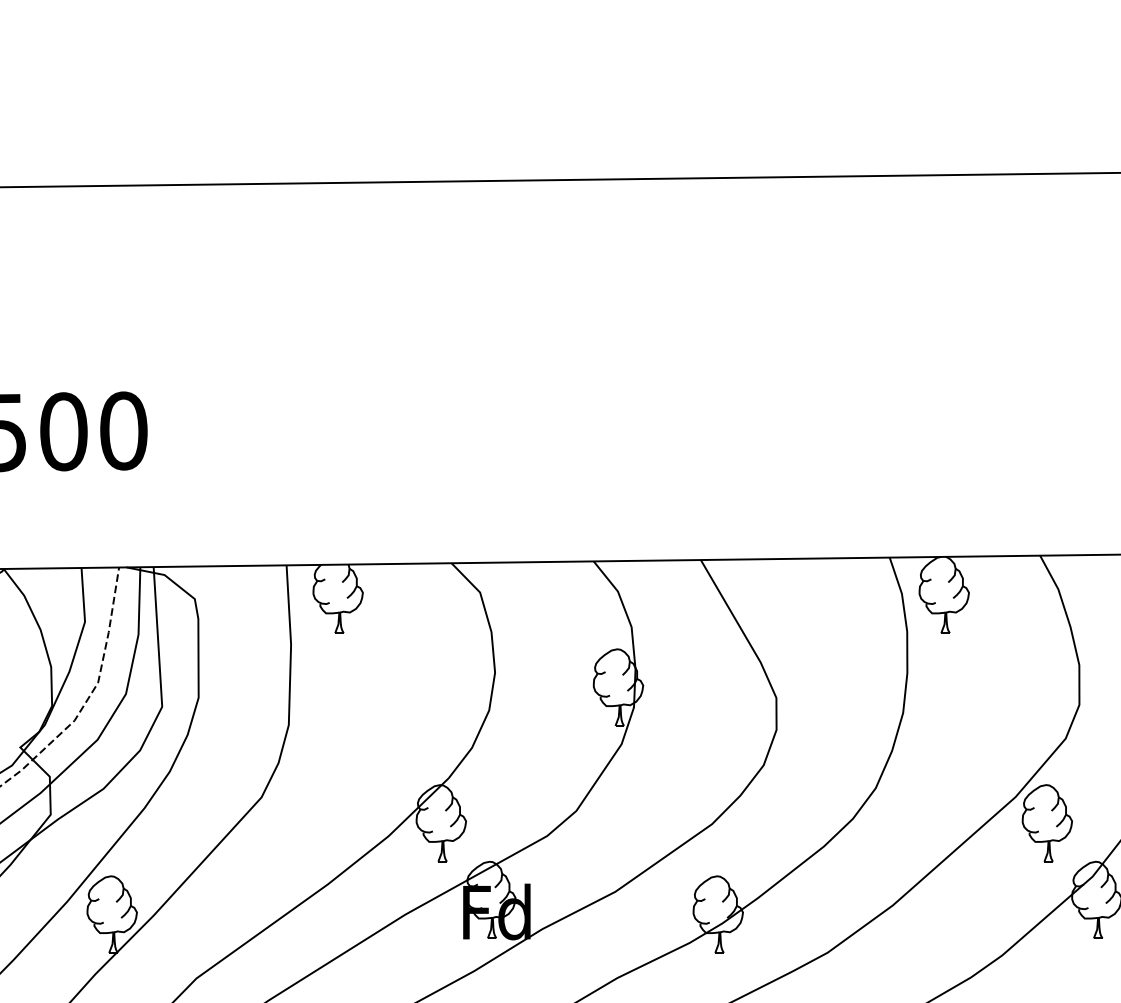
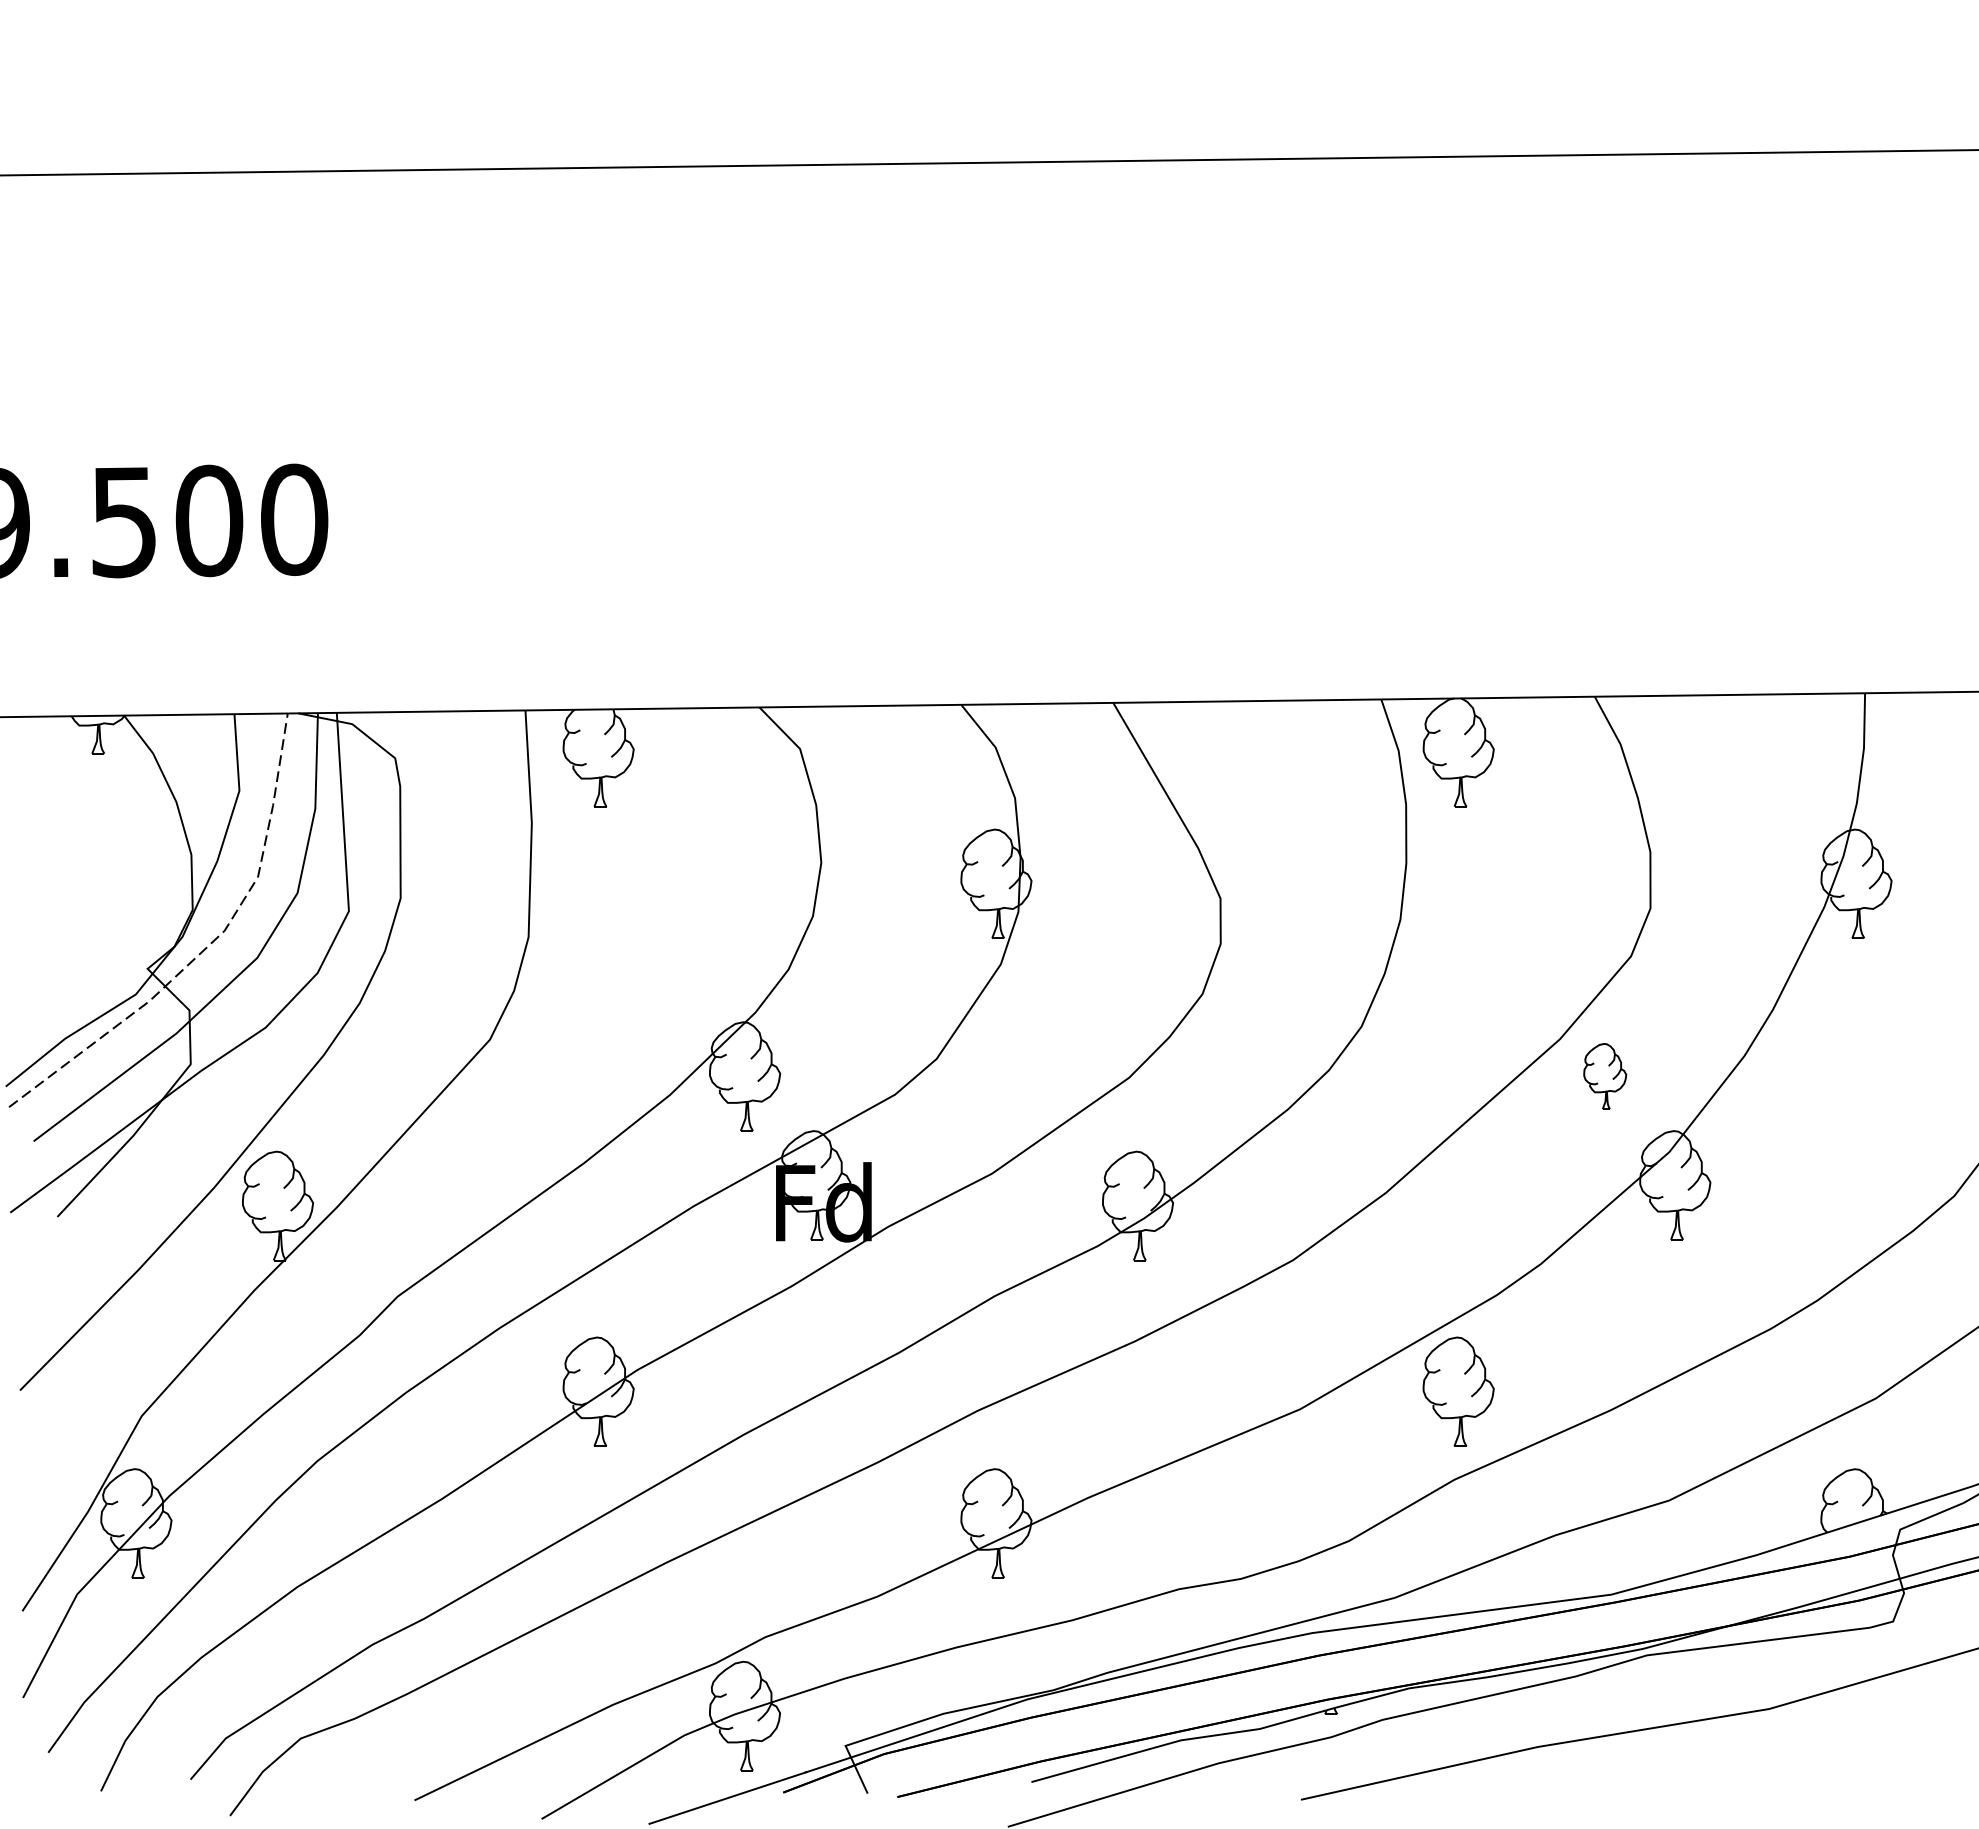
part: (1047, 823) -> (1605, 1076), size x0.6

